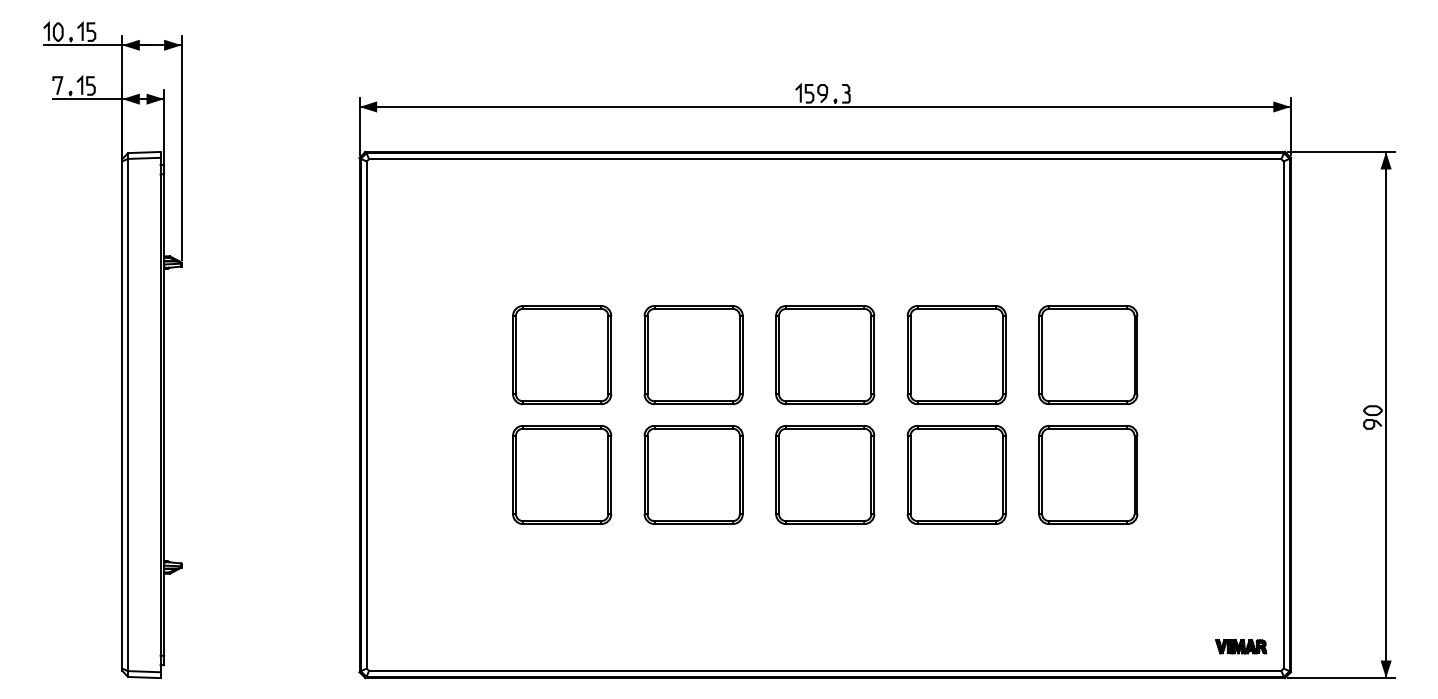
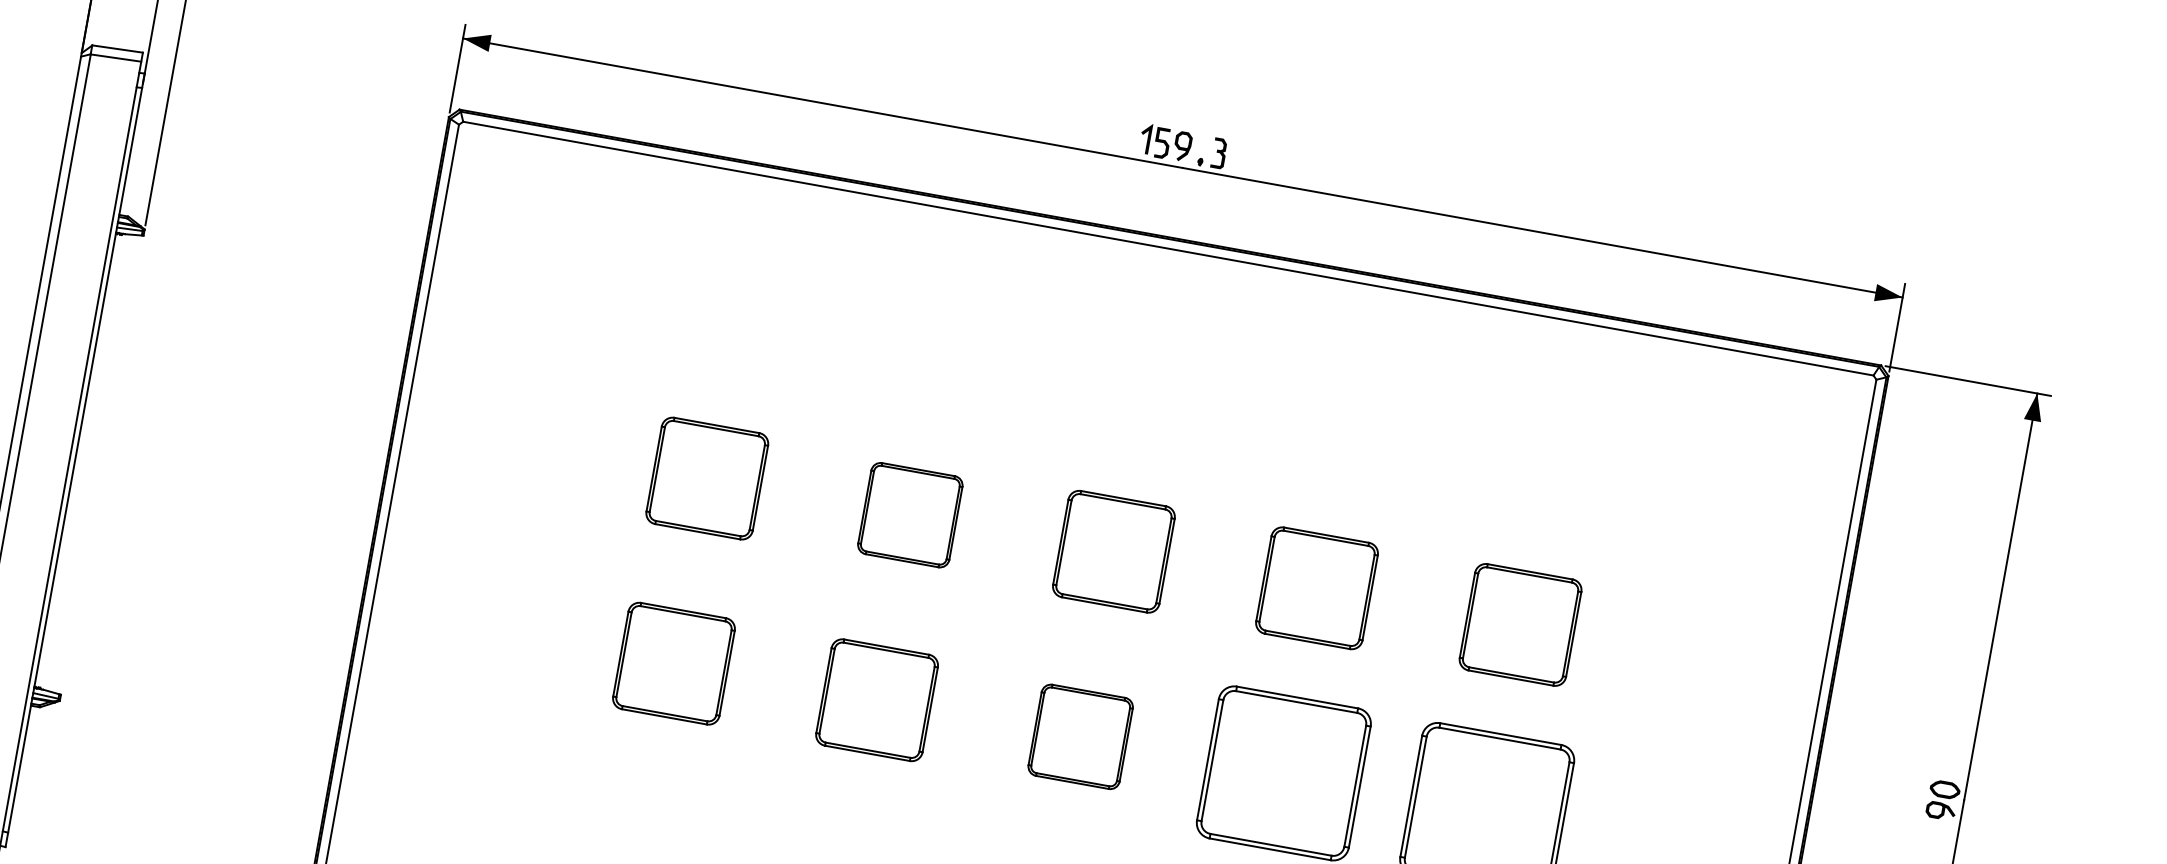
part: (562, 355) -> (707, 479), size x0.7
part: (693, 355) -> (910, 515), size x0.6
part: (825, 355) -> (1114, 552), size x0.7
part: (956, 355) -> (1316, 588), size x0.7
part: (1088, 355) -> (1520, 625), size x0.7
part: (562, 474) -> (674, 663), size x0.7
part: (693, 474) -> (877, 699), size x0.7
part: (825, 474) -> (1081, 736), size x0.6

